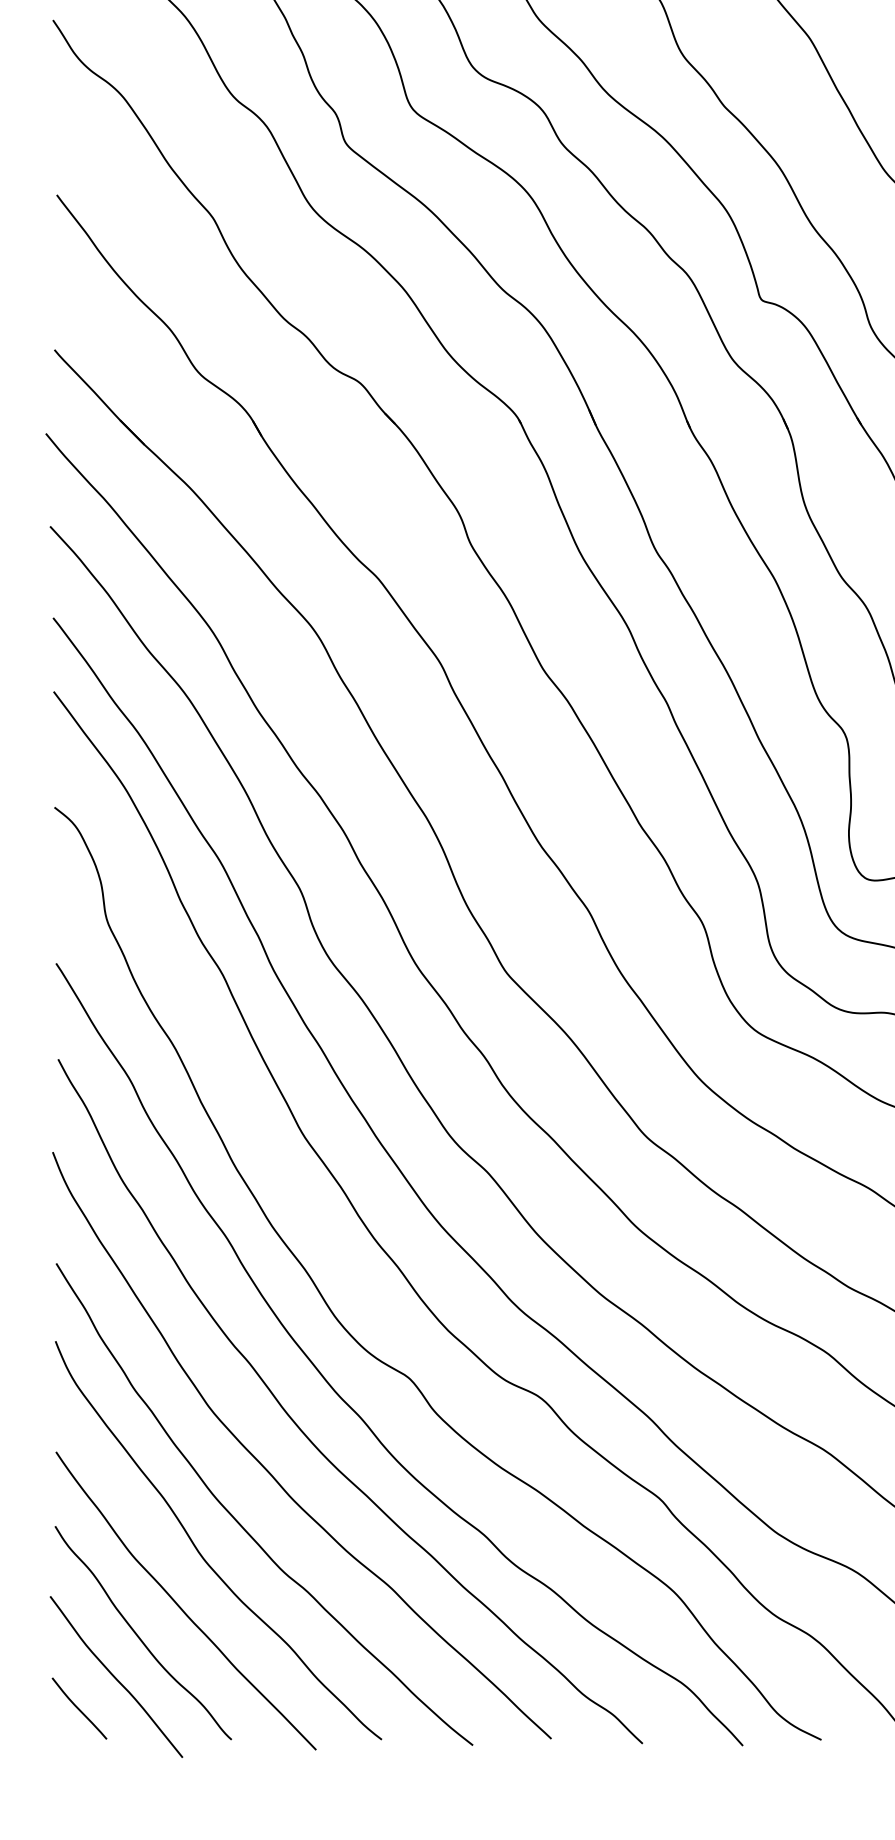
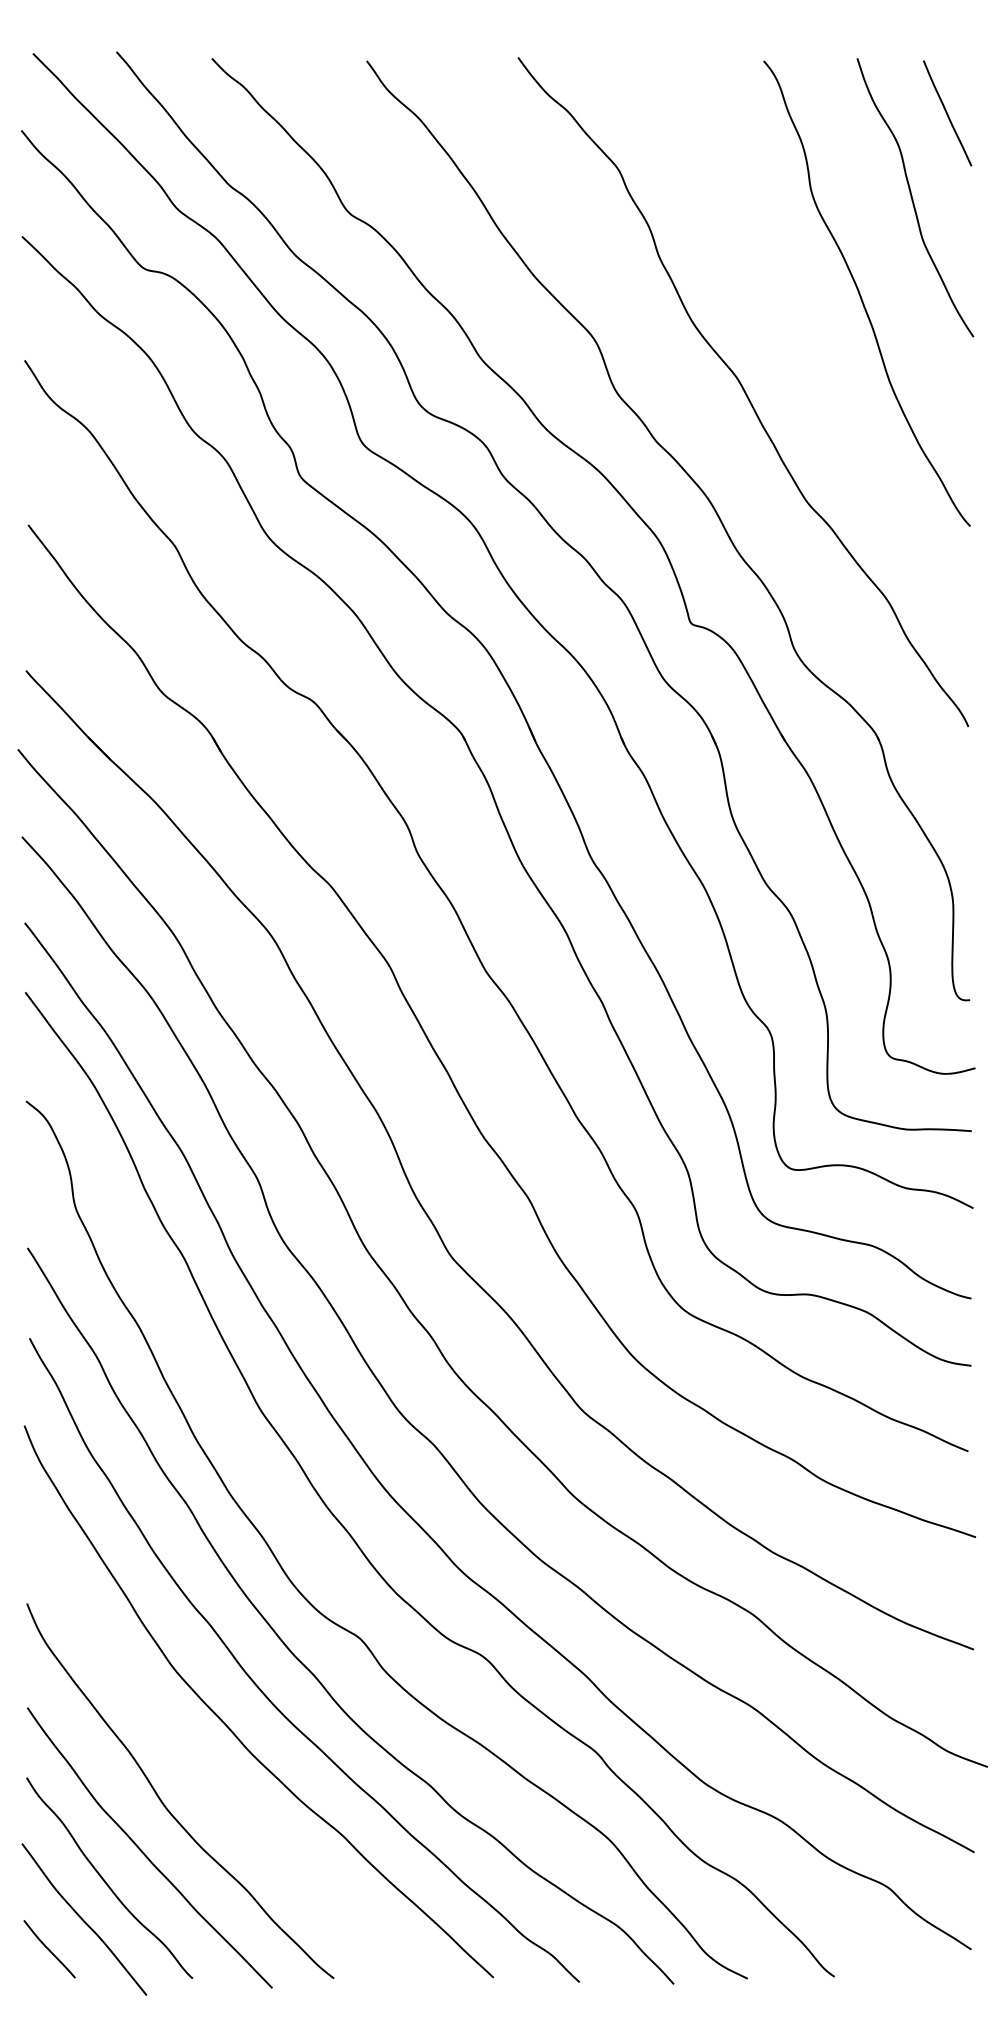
curve: (243, 1526) -> (203, 1777), removed

